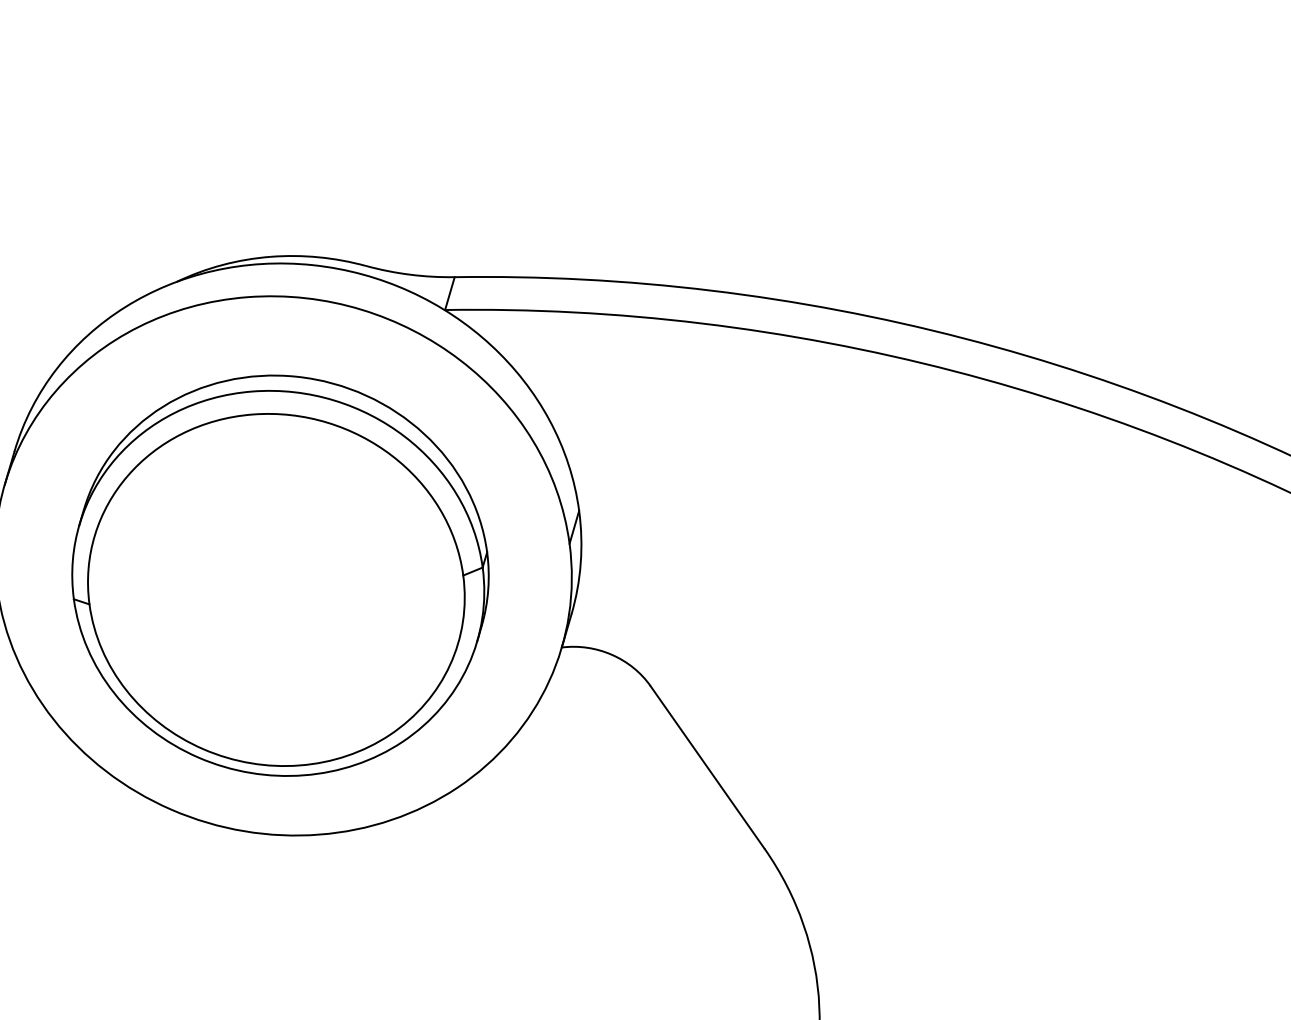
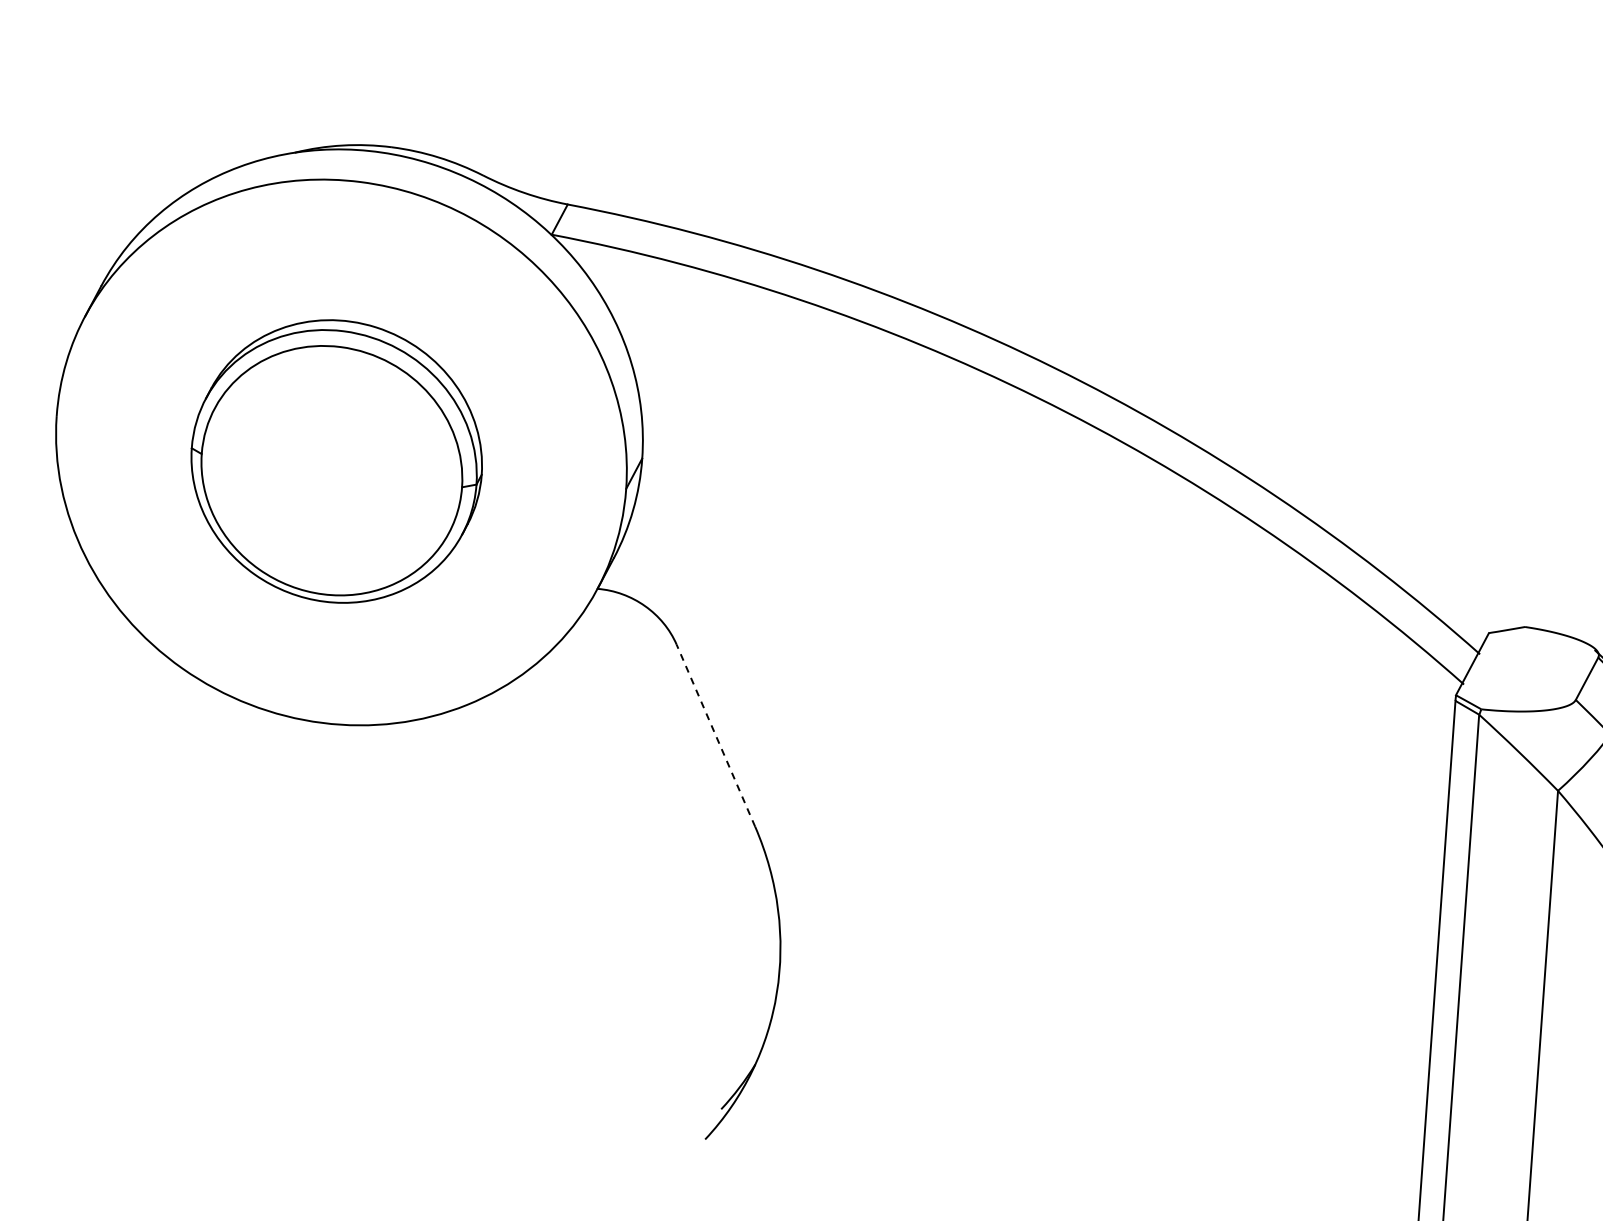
part: (280, 575) -> (336, 461), size x0.7
line: (707, 767) -> (715, 735), solid -> dashed

